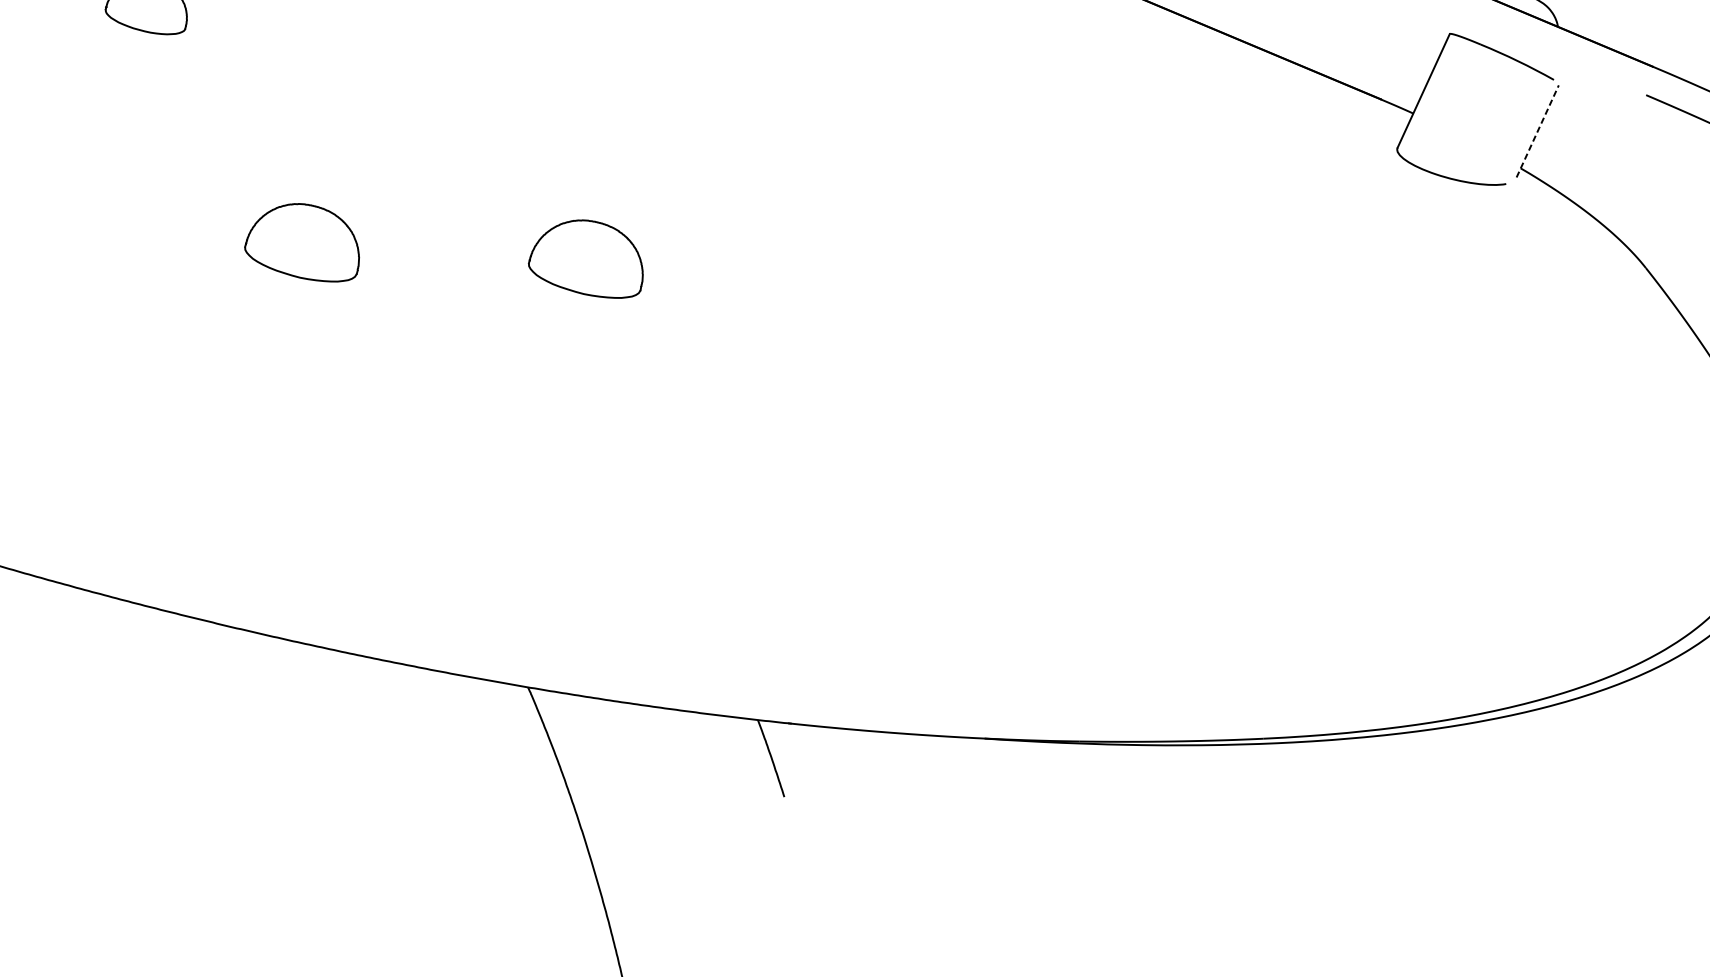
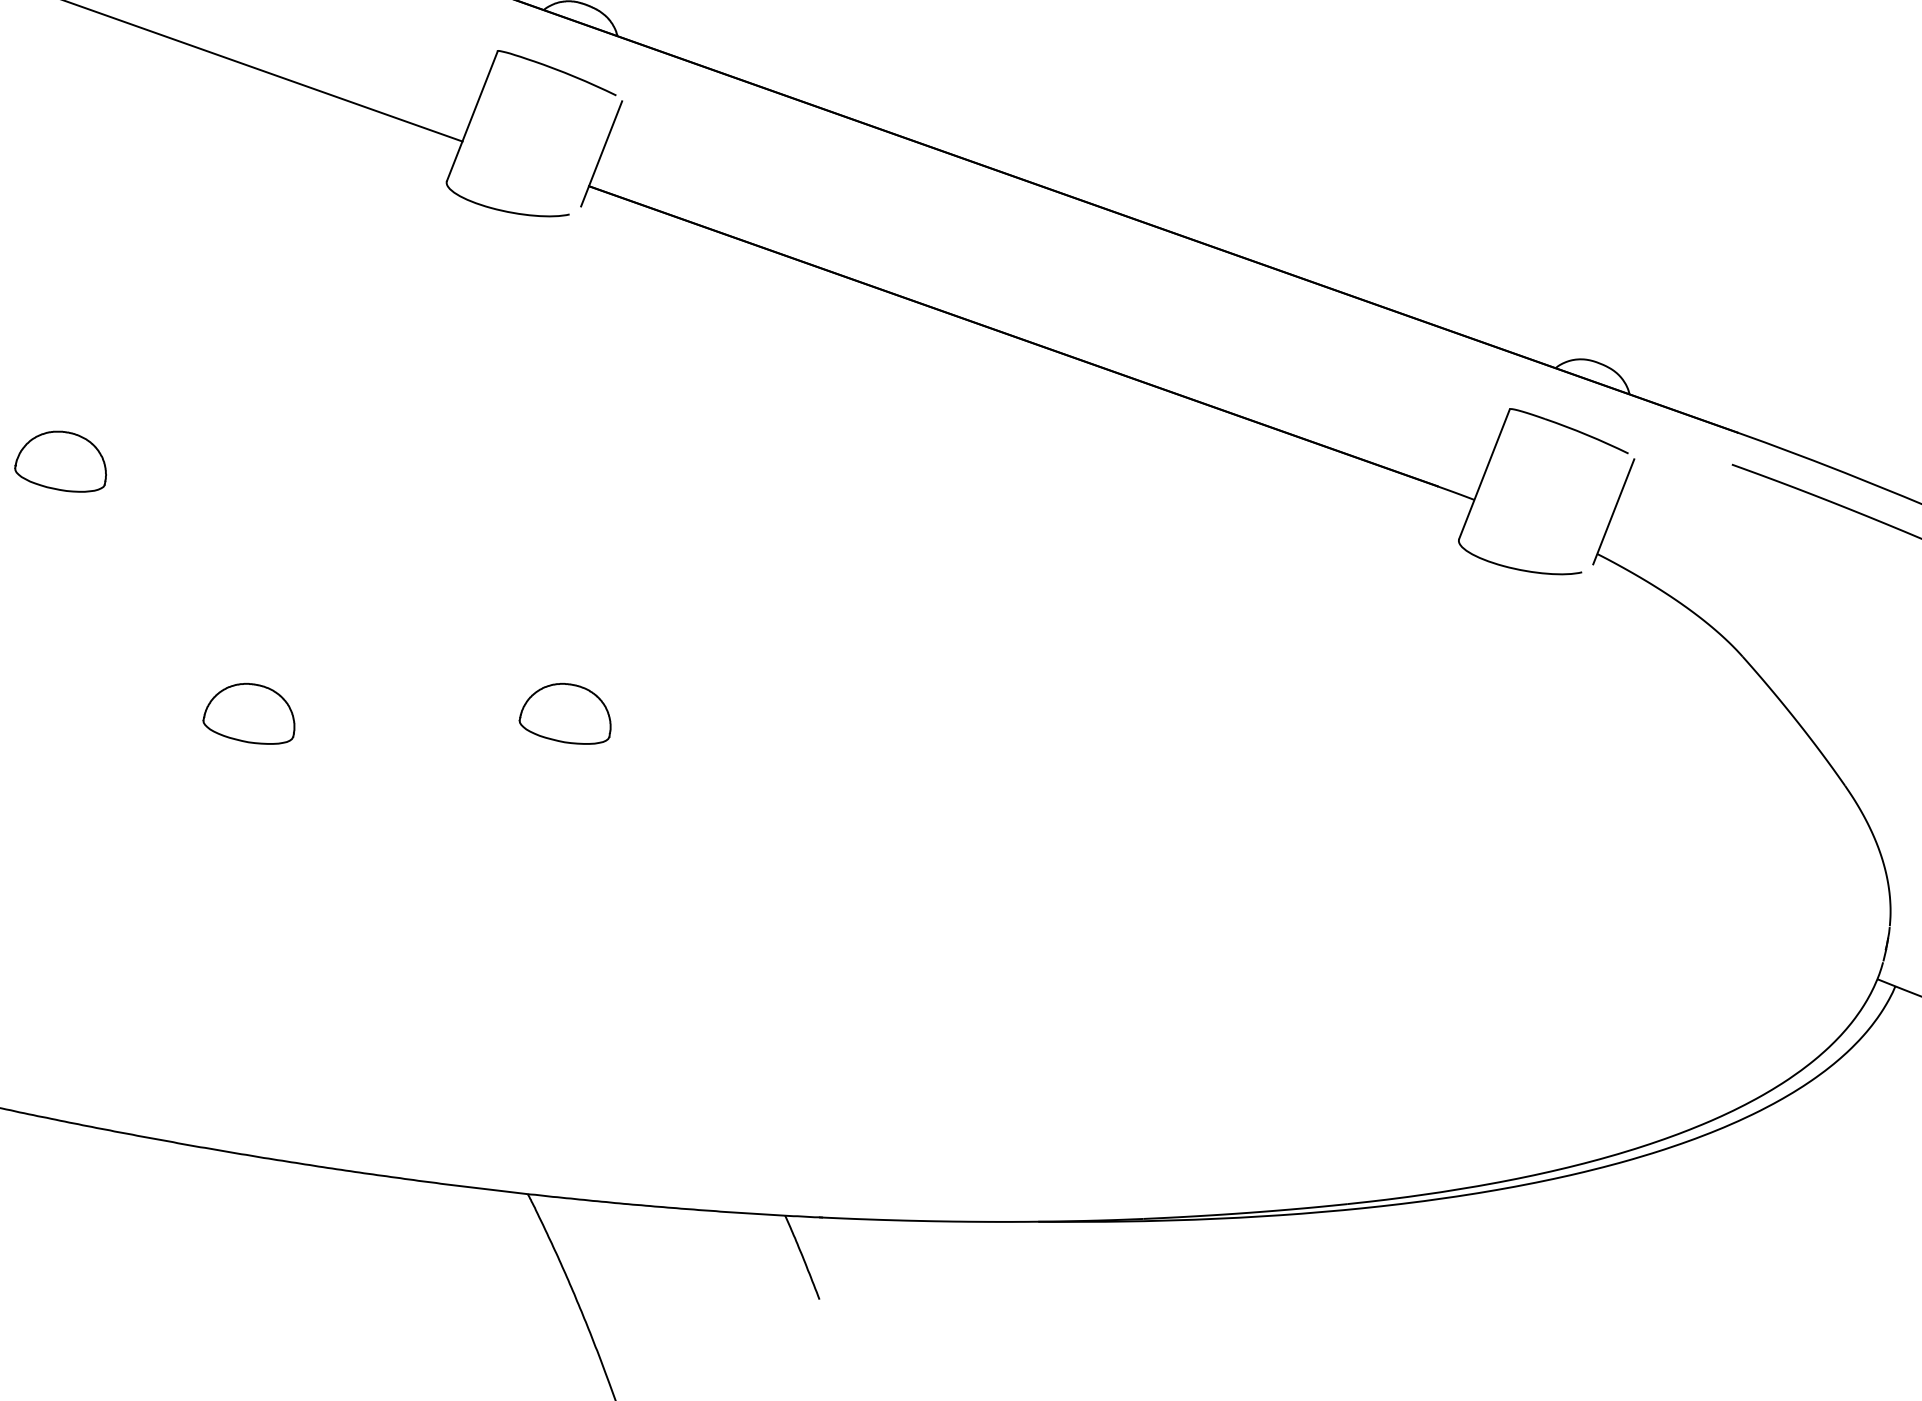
line: (1537, 131) -> (1613, 511), dashed -> solid
part: (302, 241) -> (248, 713), size x0.71
part: (585, 258) -> (564, 713), size x0.71

